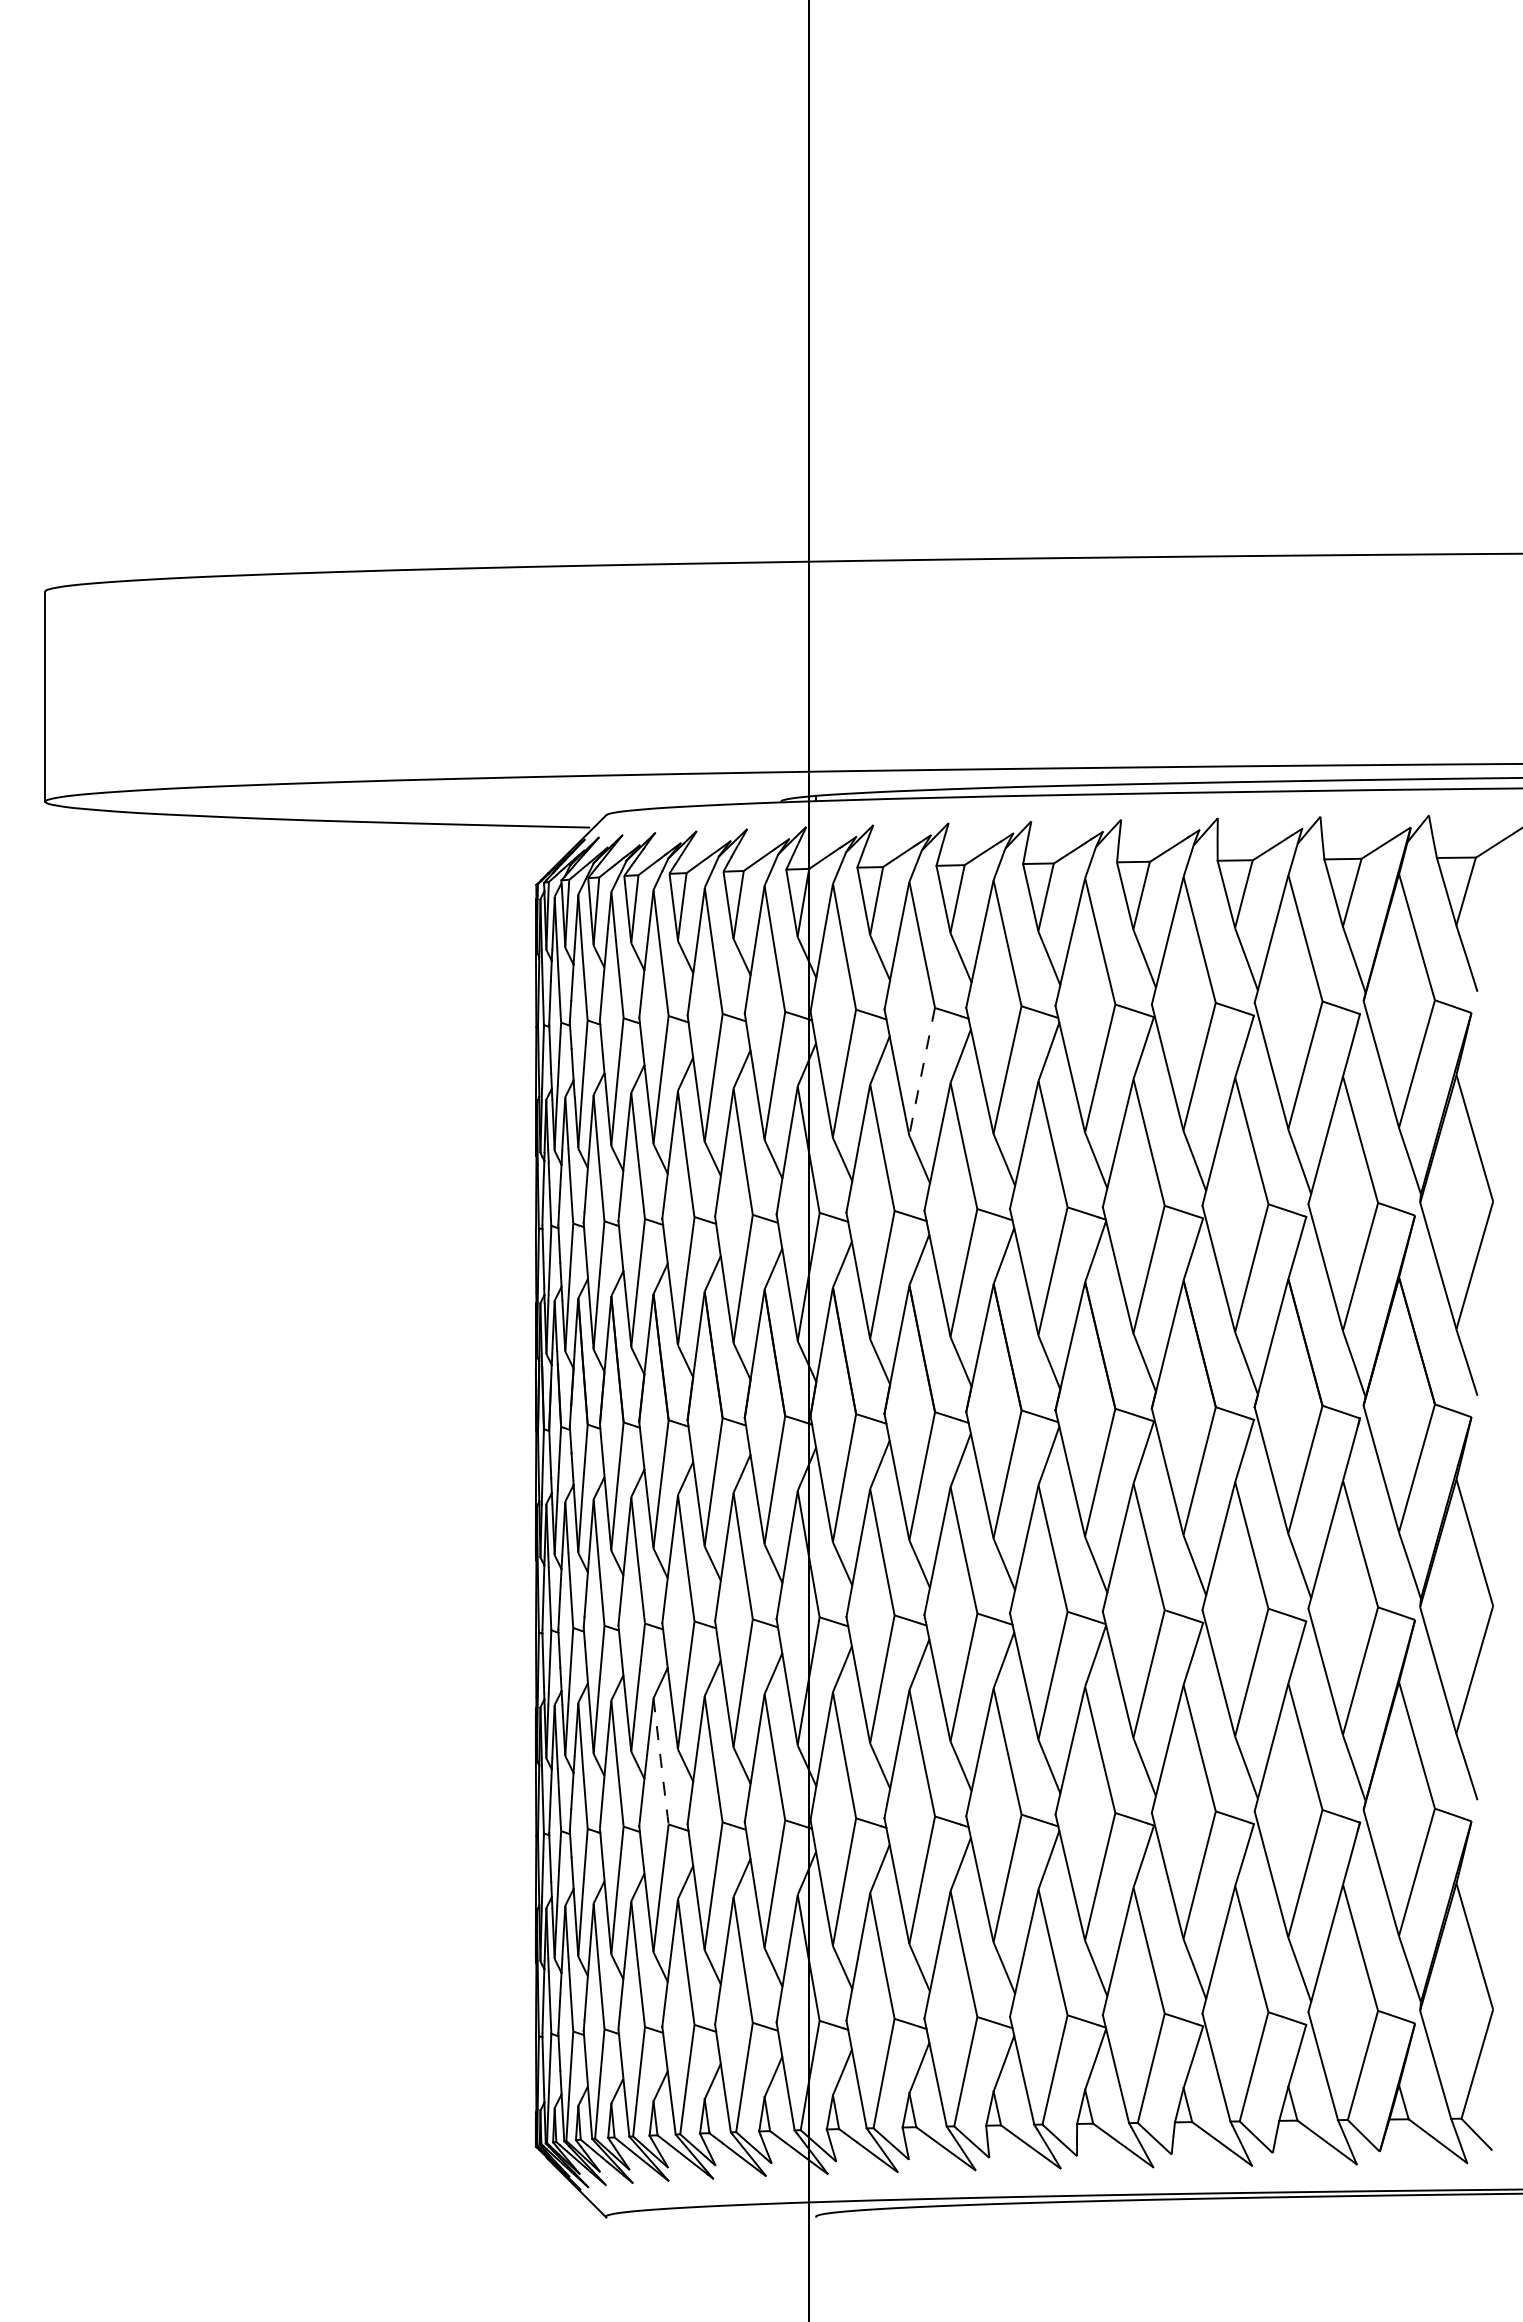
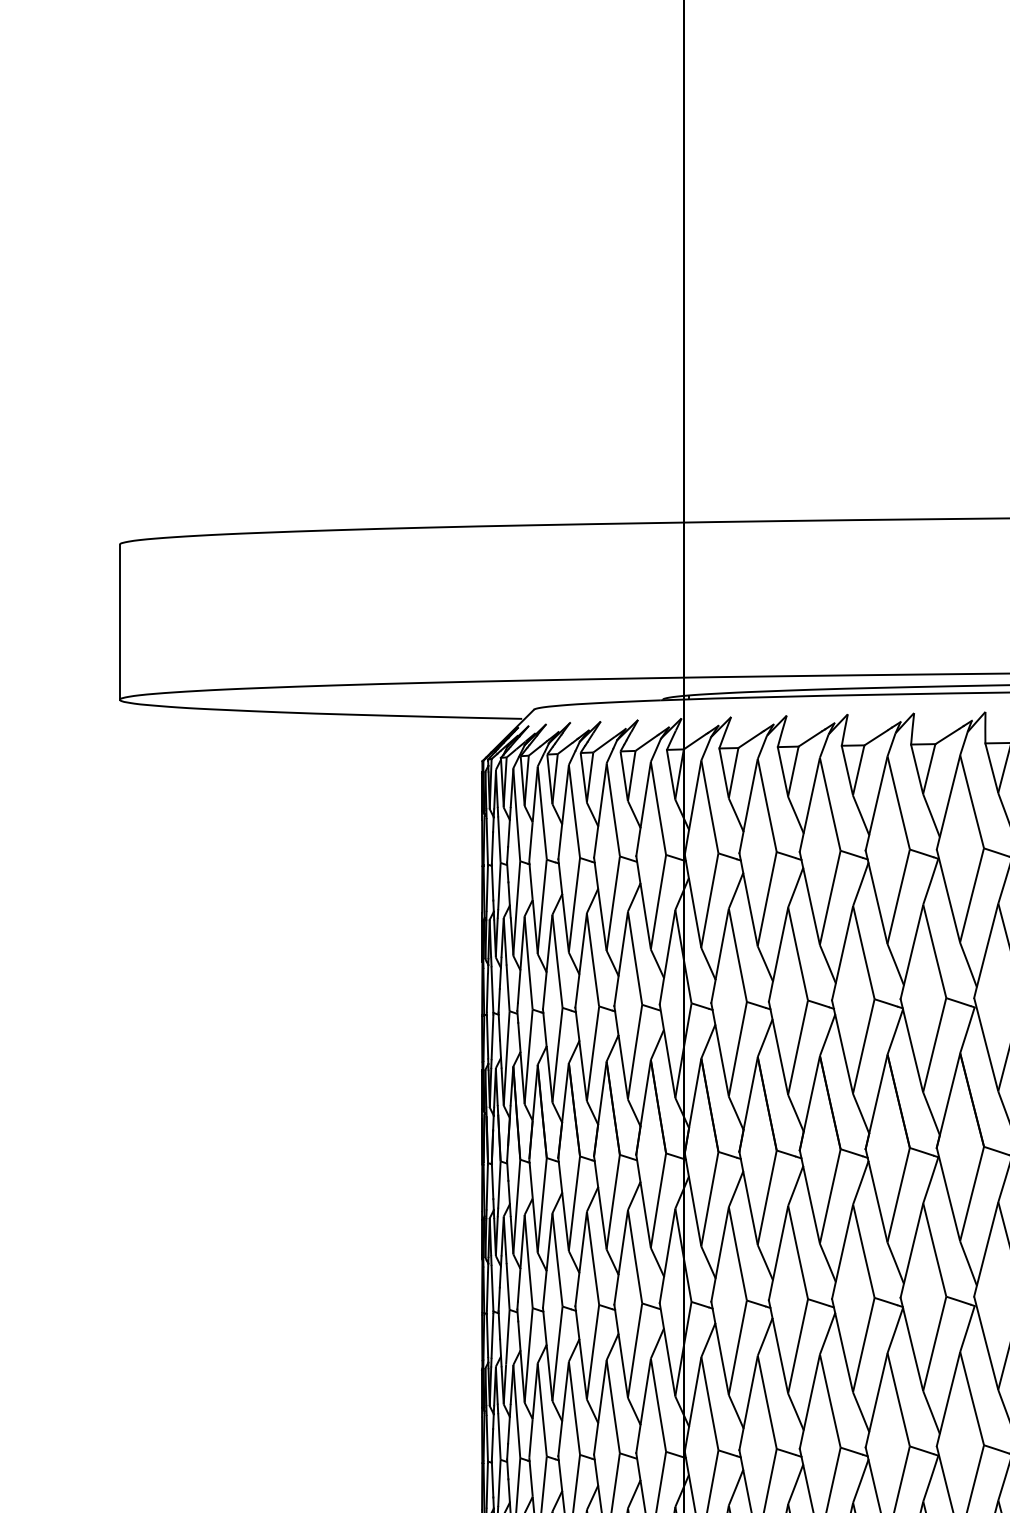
arc: (922, 1071) -> (767, 898), dashed -> solid
arc: (660, 1761) -> (574, 1408), dashed -> solid

